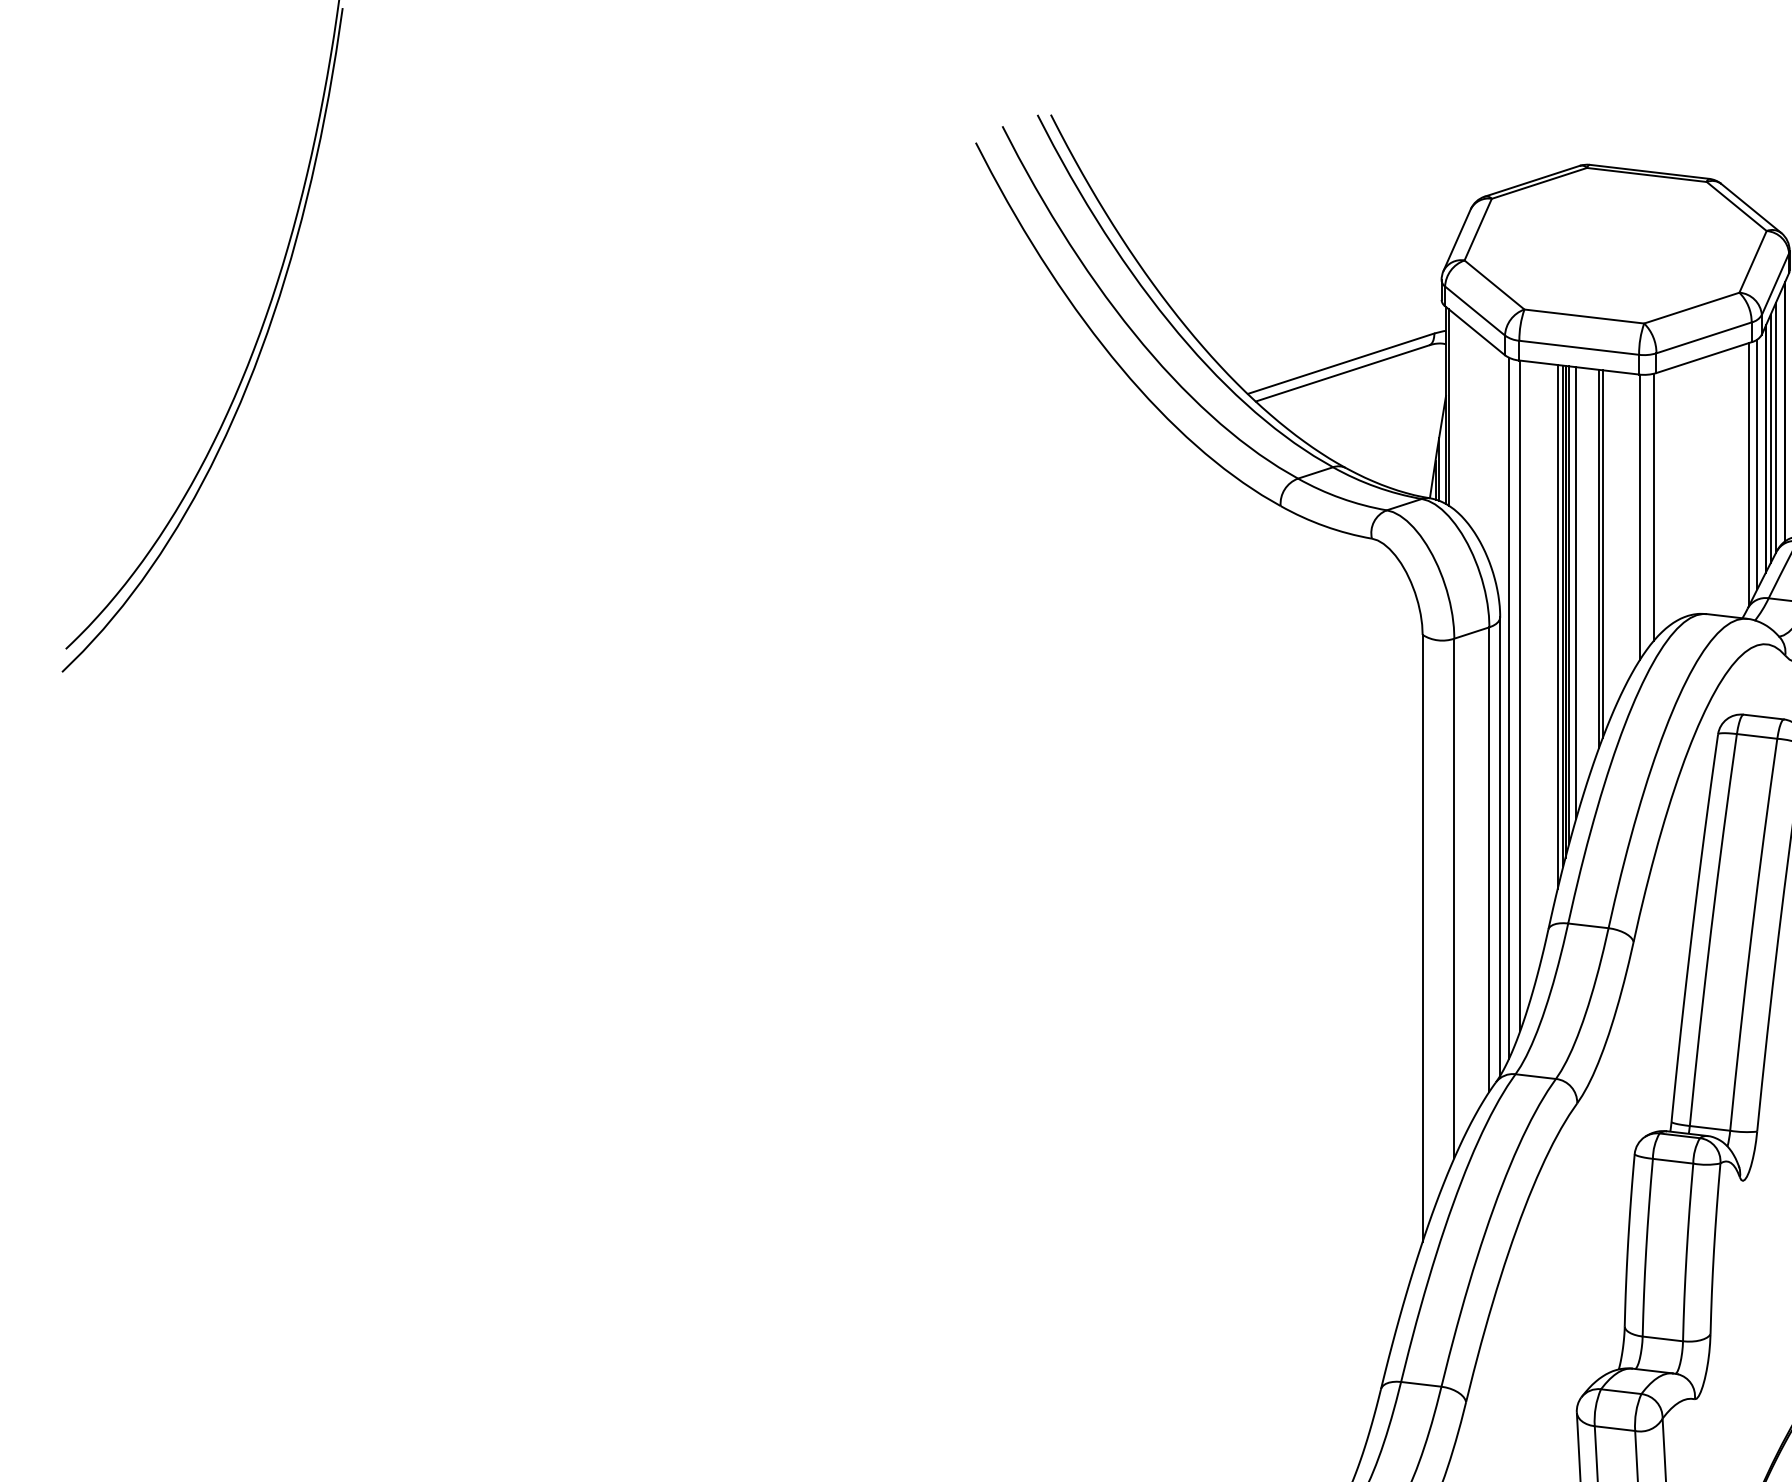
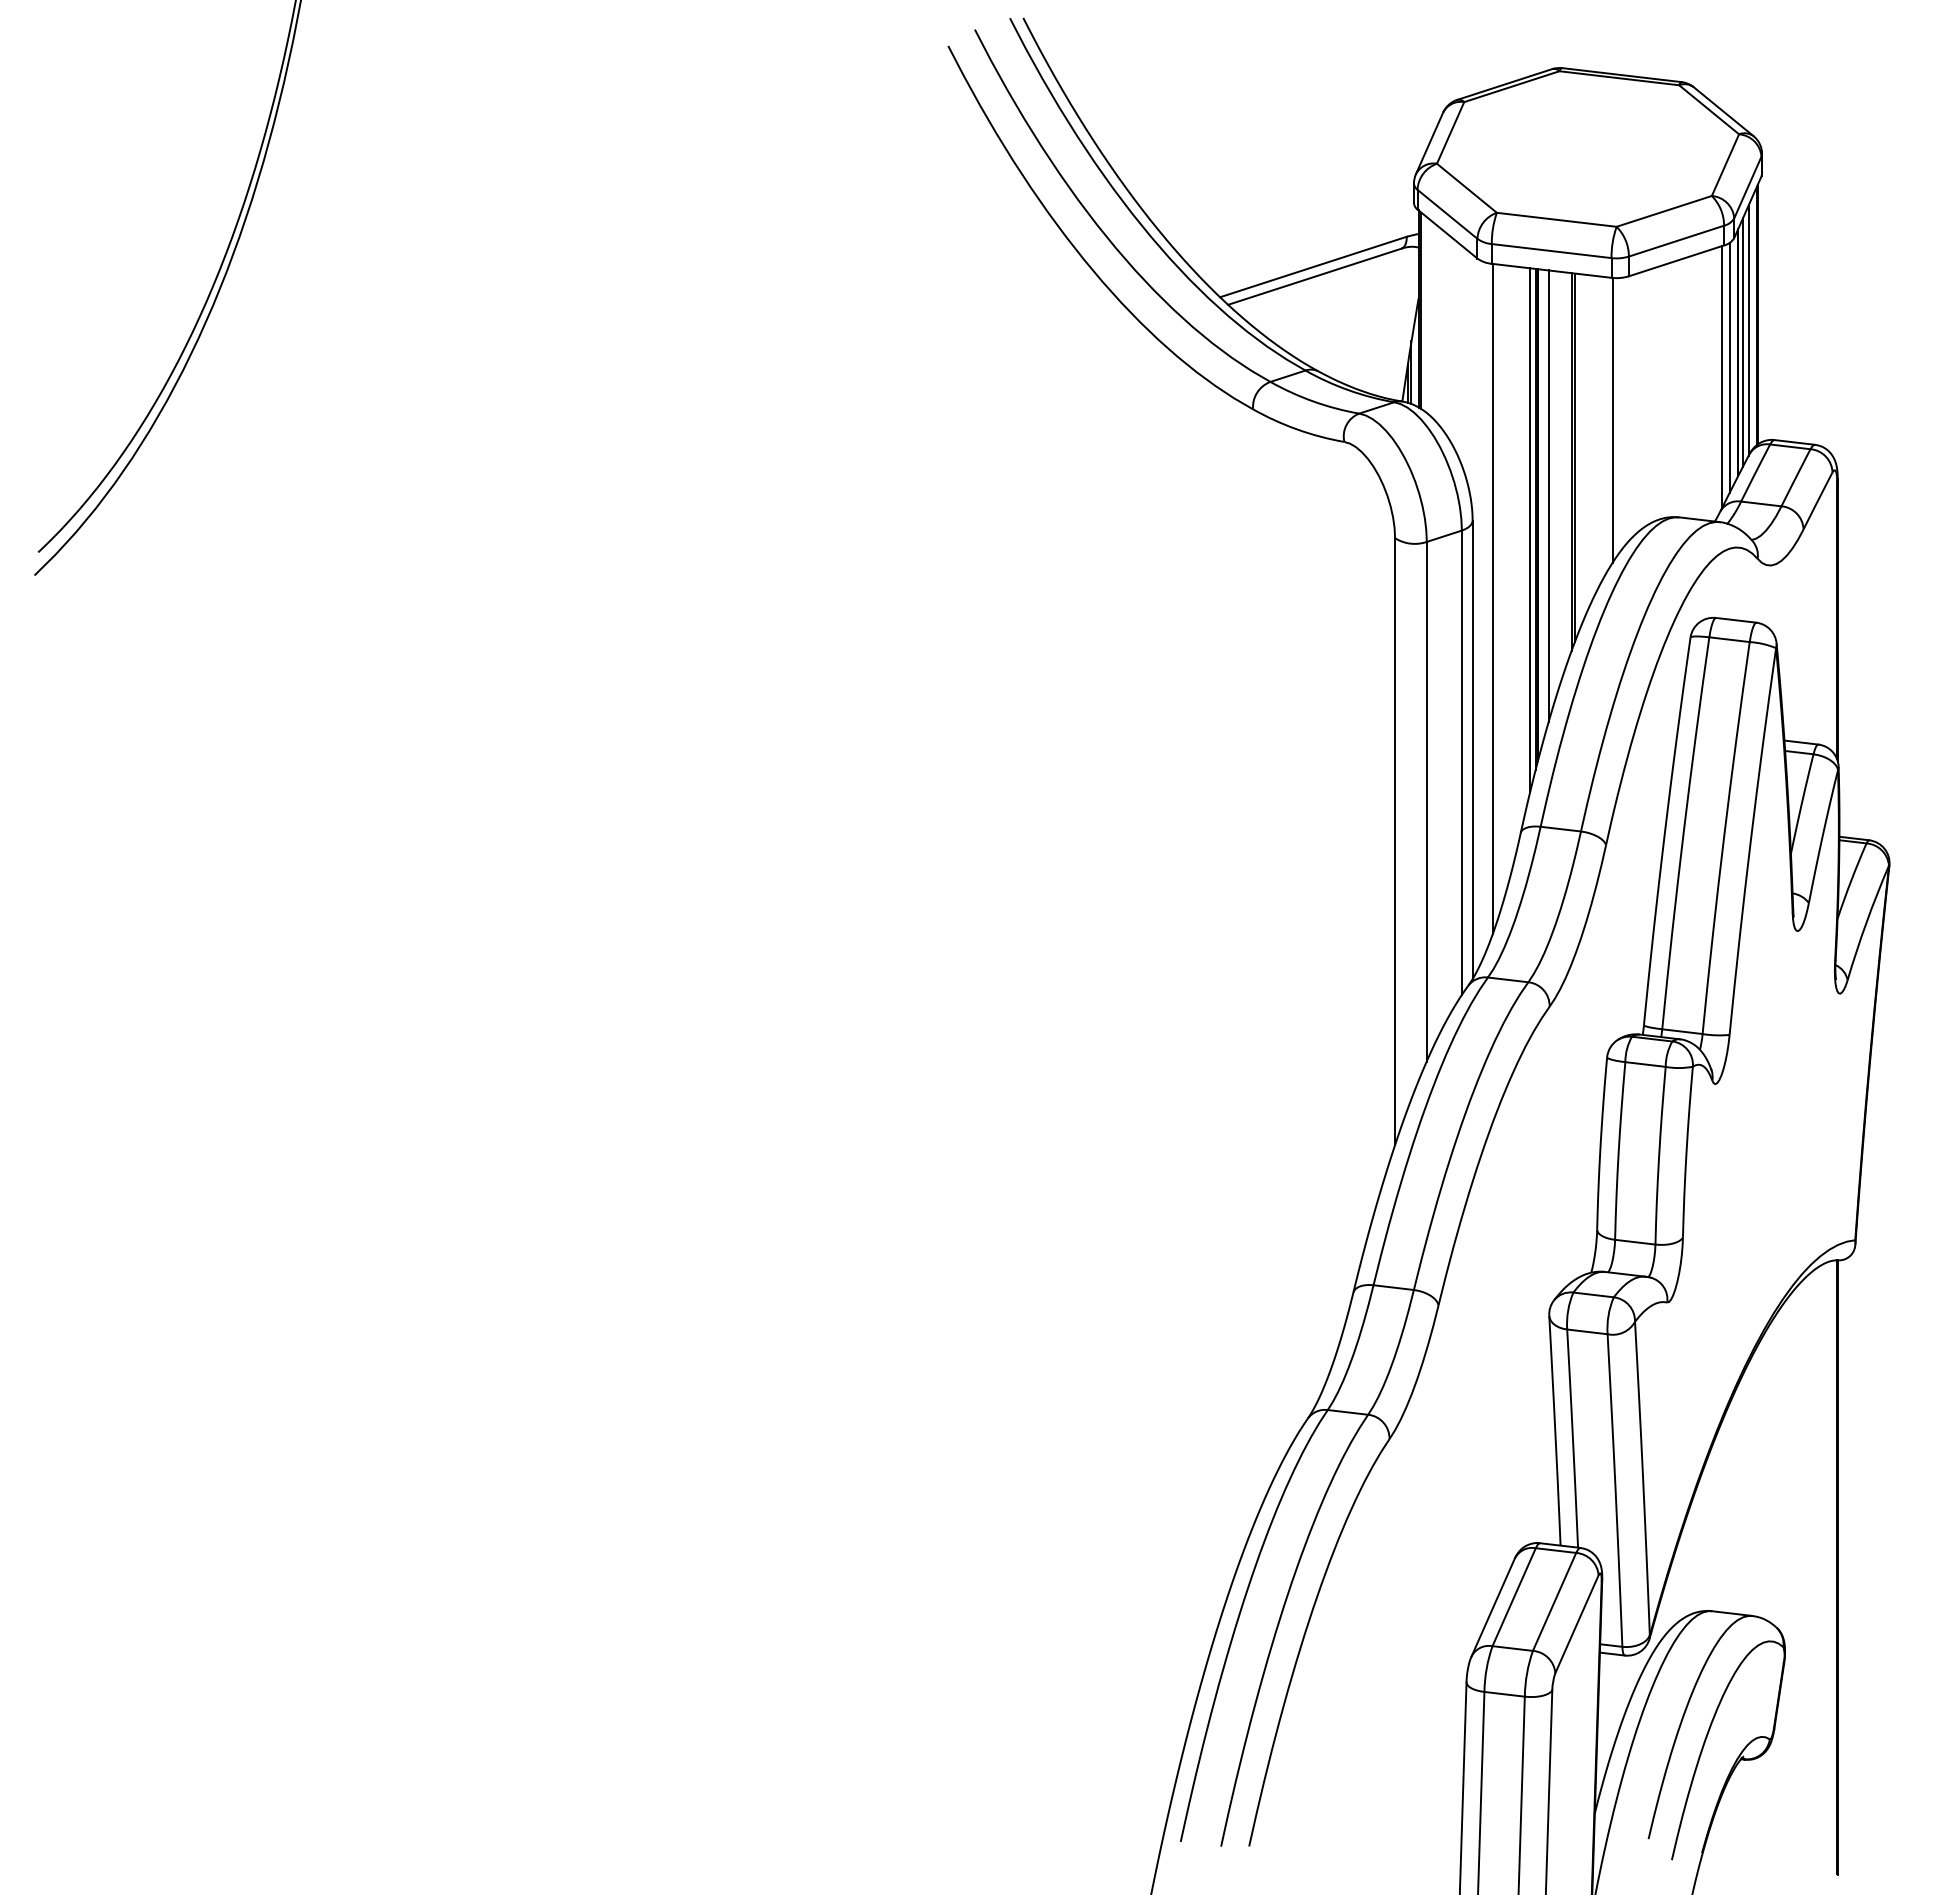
line: (1654, 507) -> (1626, 410), removed
line: (1569, 605) -> (1541, 508), removed
line: (1509, 708) -> (1481, 611), removed

